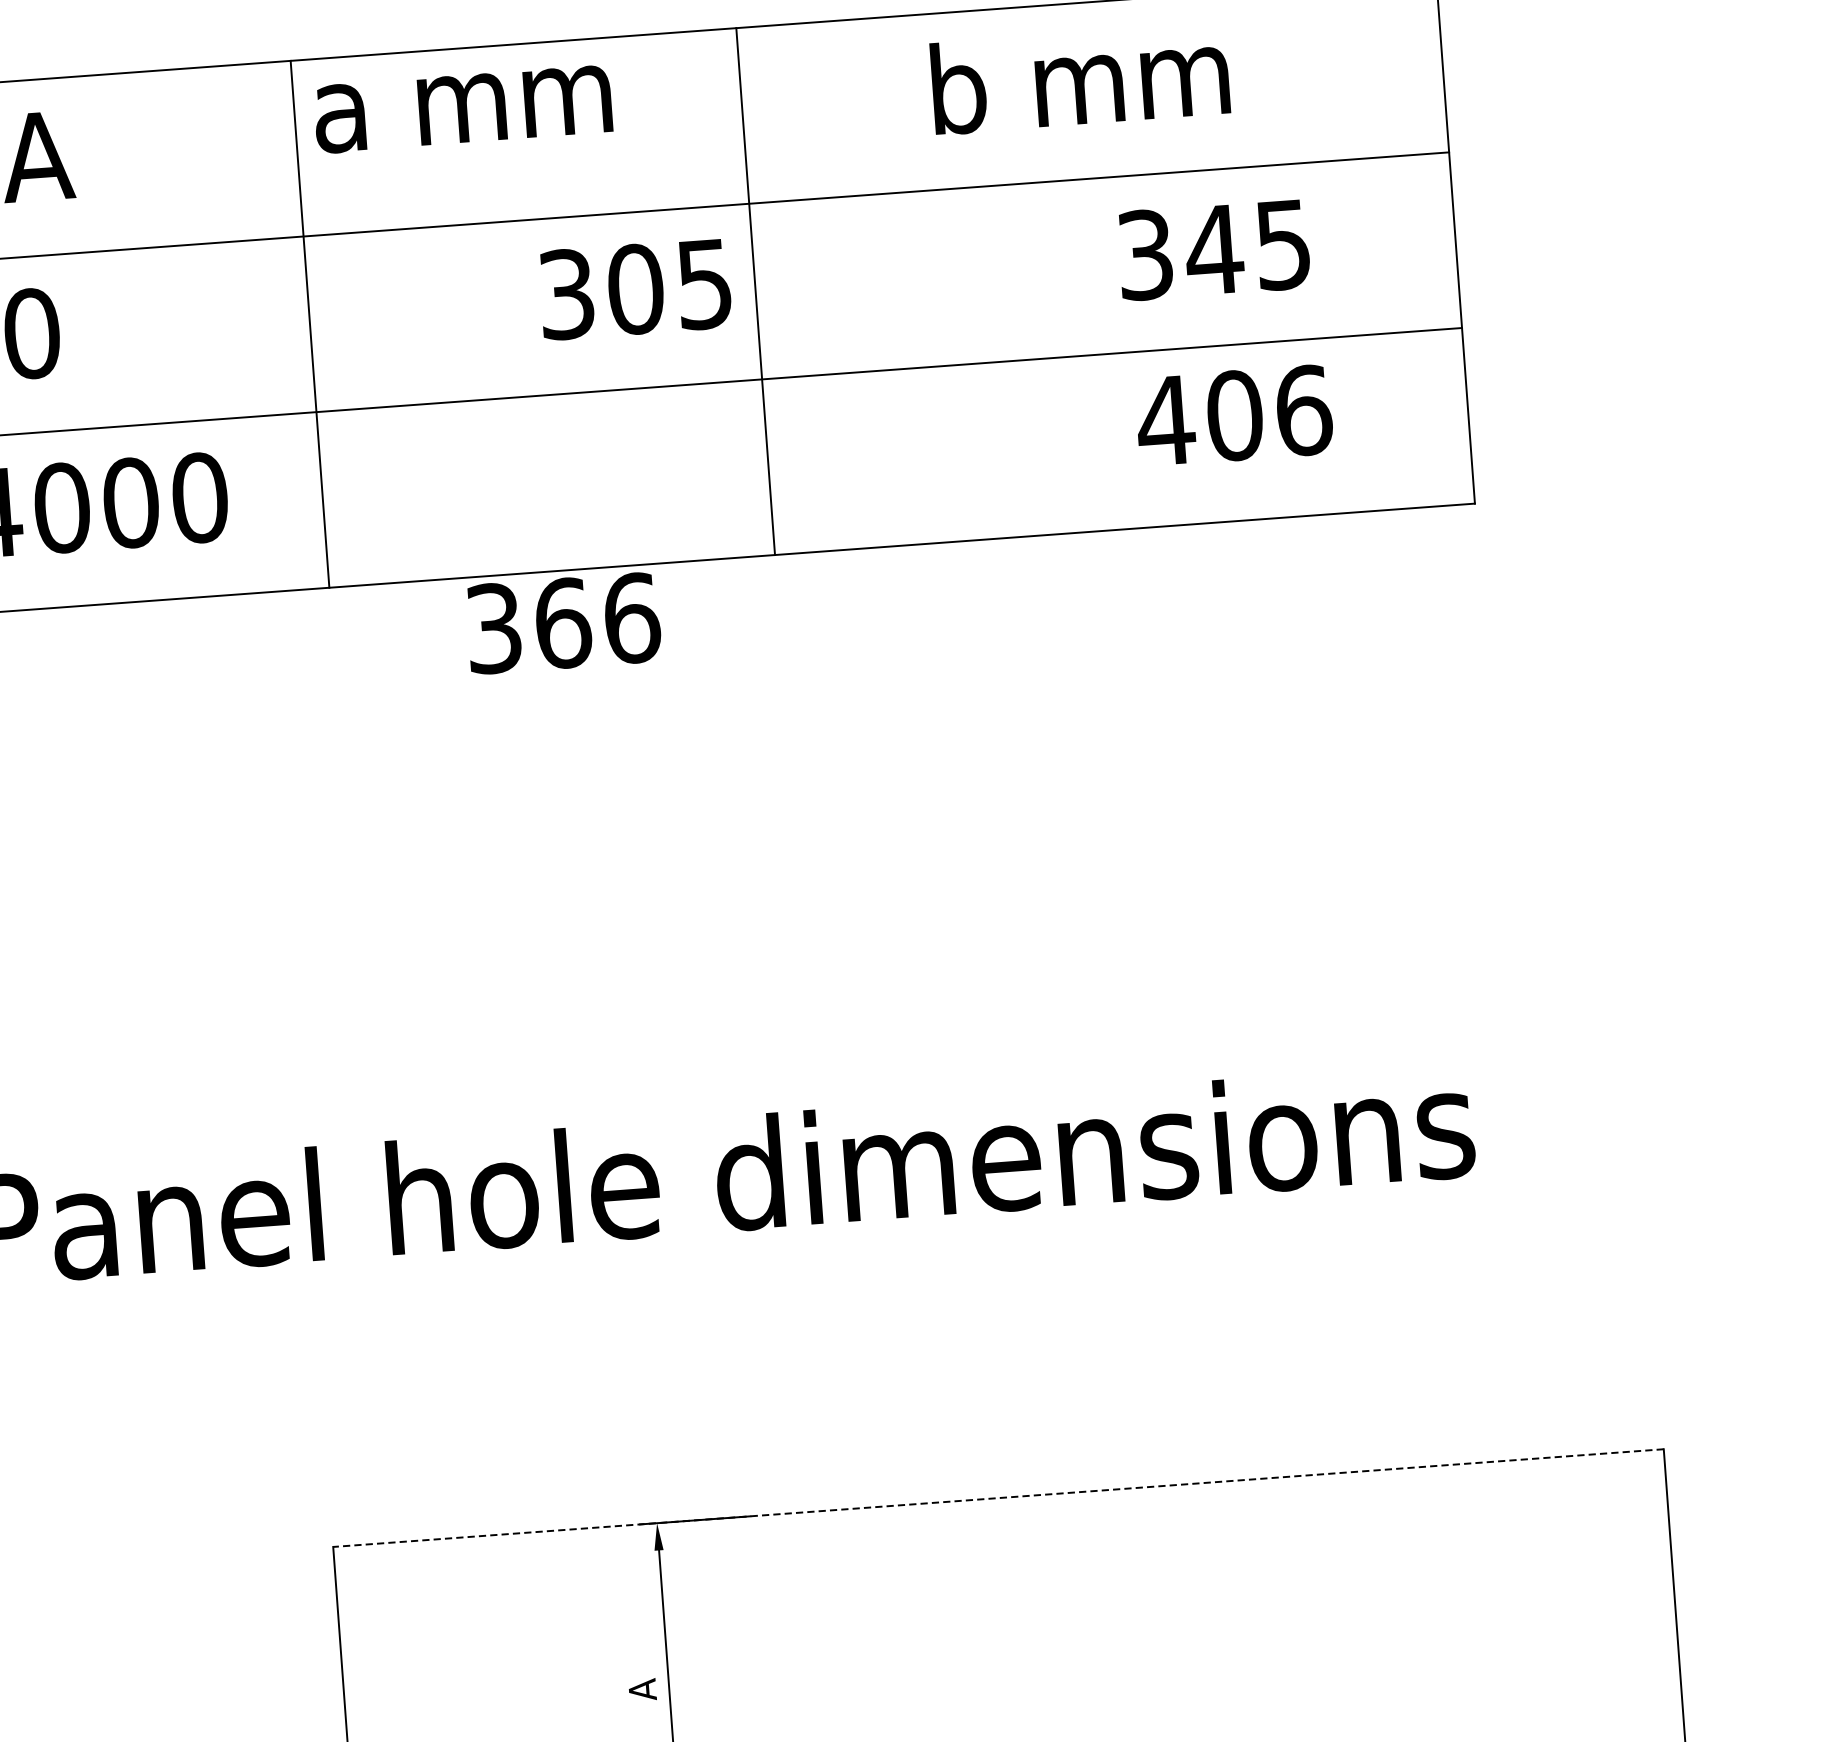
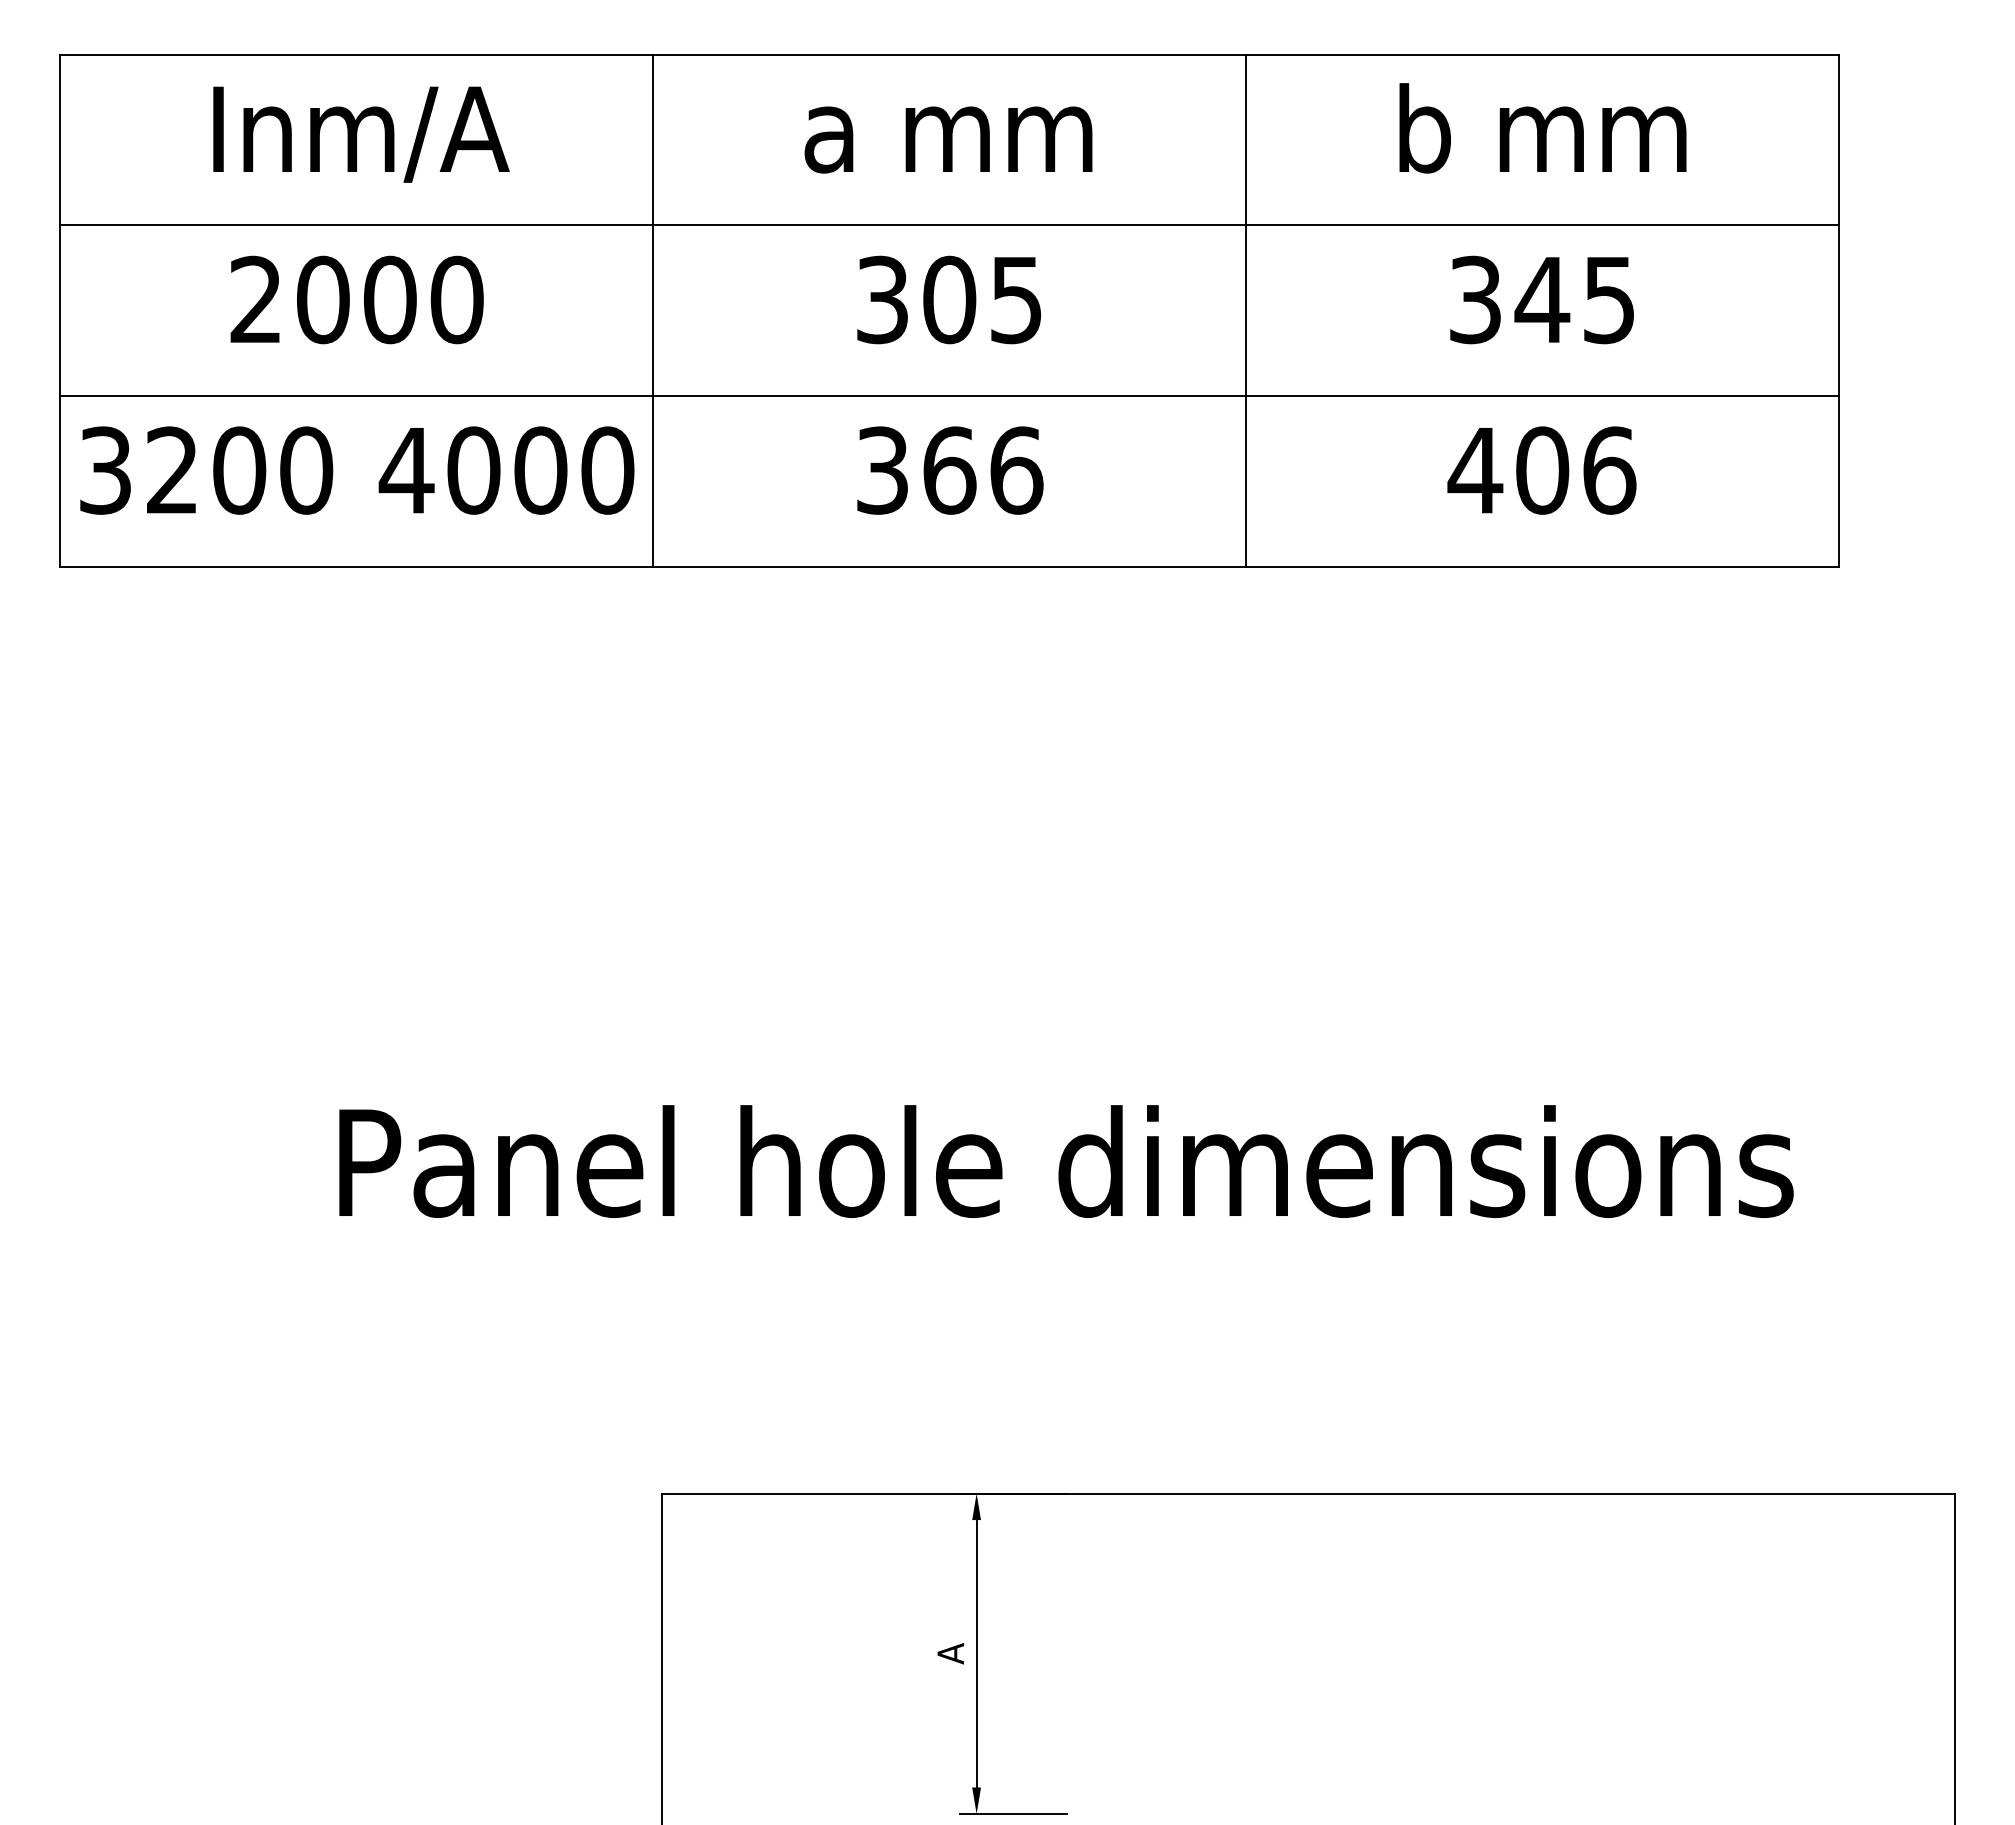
text: (1079, 79) -> (1542, 128), moved
text: (463, 109) -> (948, 139), moved
text: (1213, 249) -> (1541, 299), moved
text: (634, 288) -> (948, 299), moved
line: (755, 291) -> (1246, 310), moved
line: (310, 324) -> (653, 310), moved
text: (1233, 415) -> (1541, 470), moved
text: (563, 623) -> (950, 470), moved
line: (997, 1498) -> (1307, 1493), dashed -> solid

